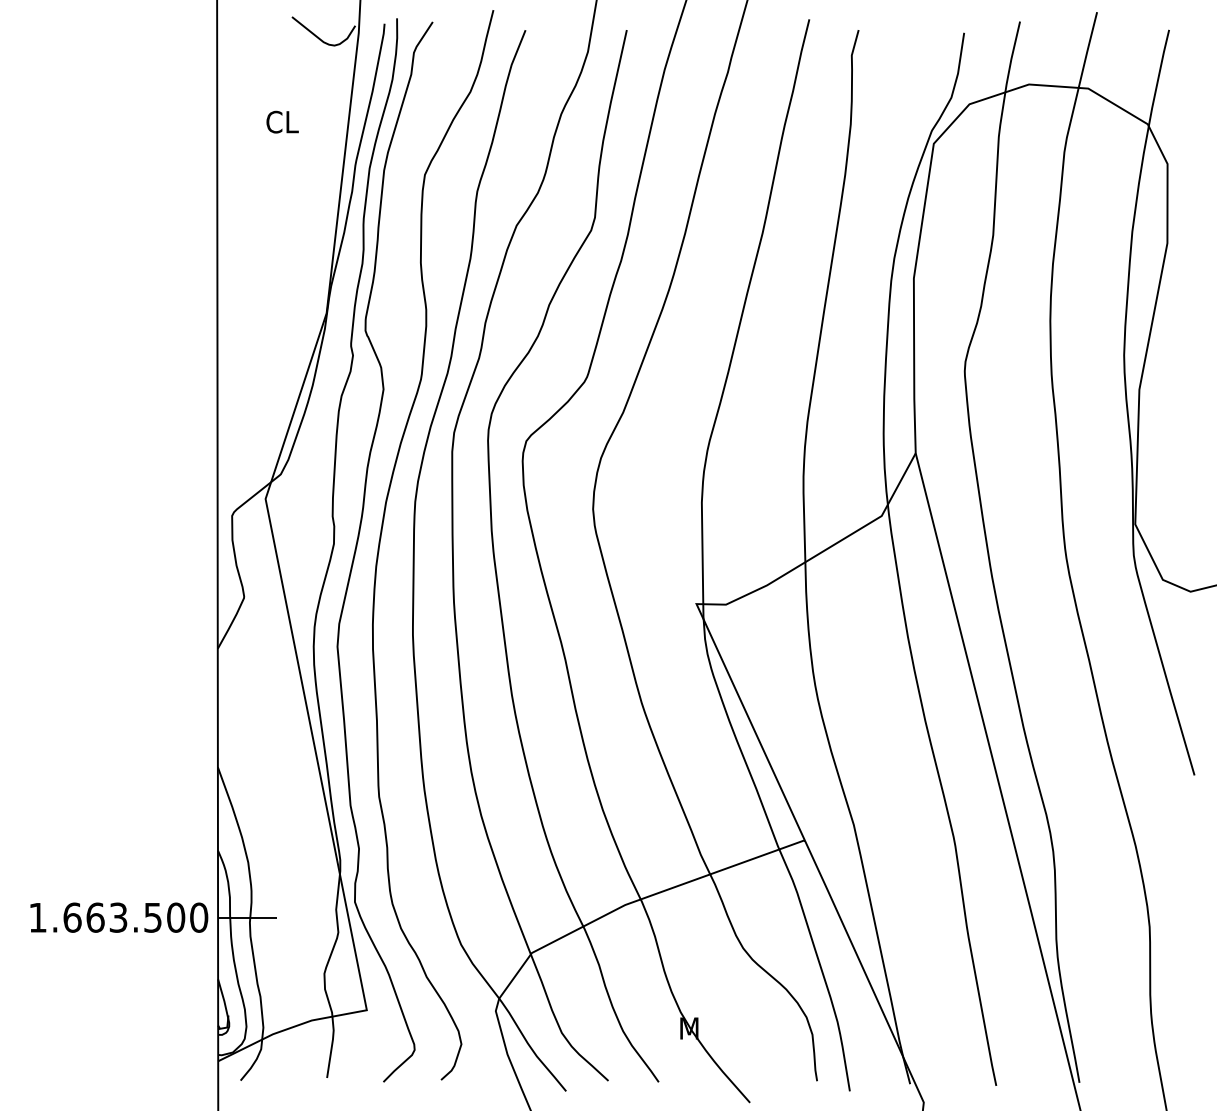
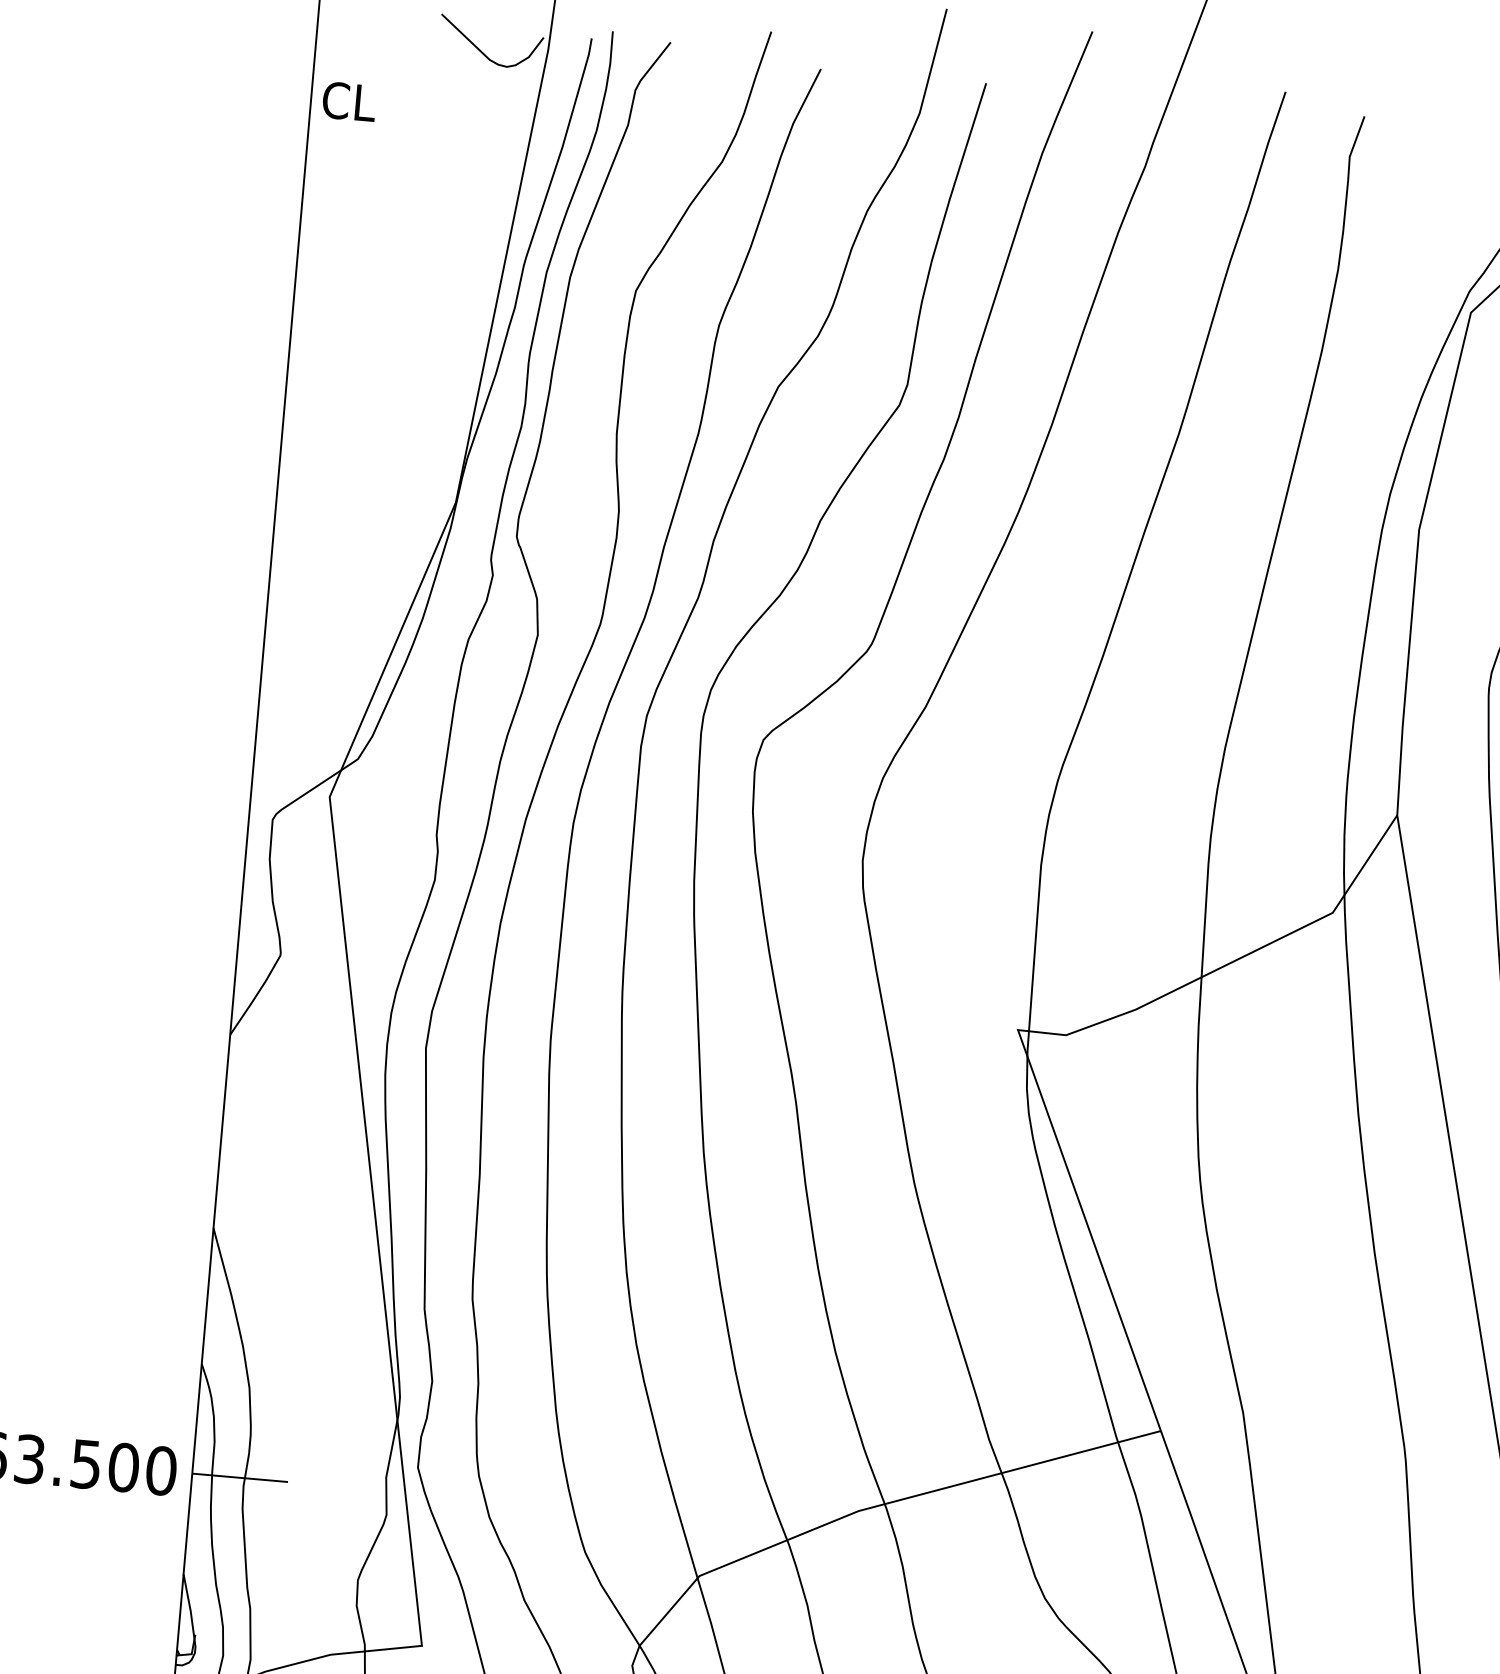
text: (282, 121) -> (349, 100), moved

